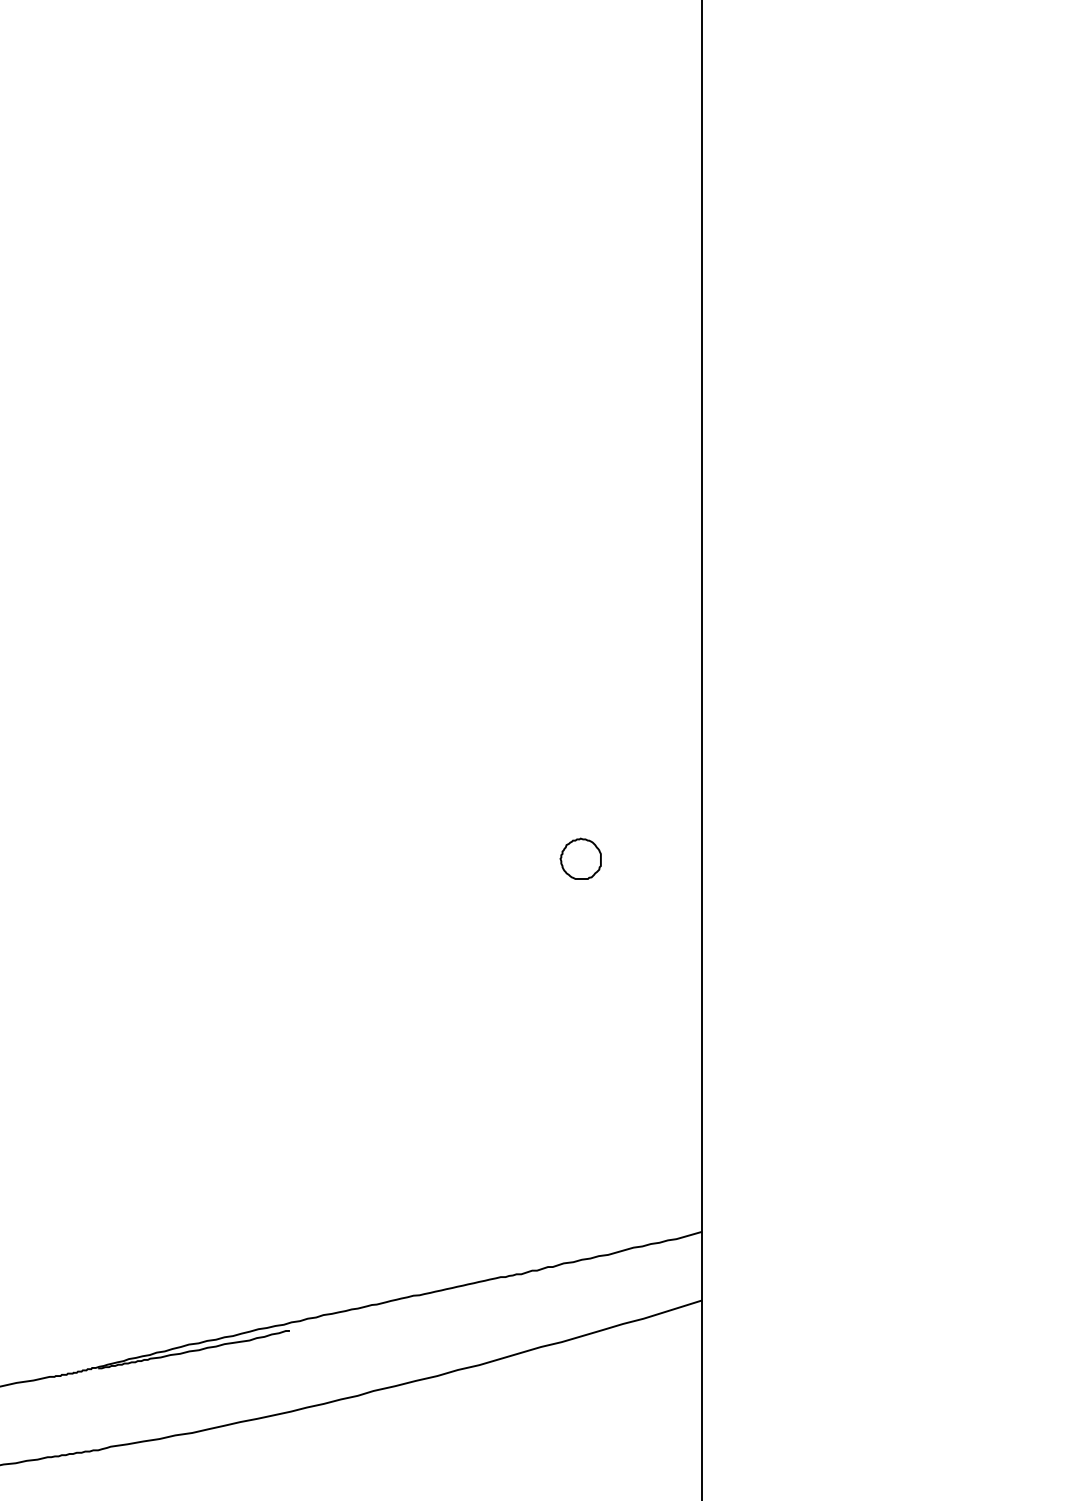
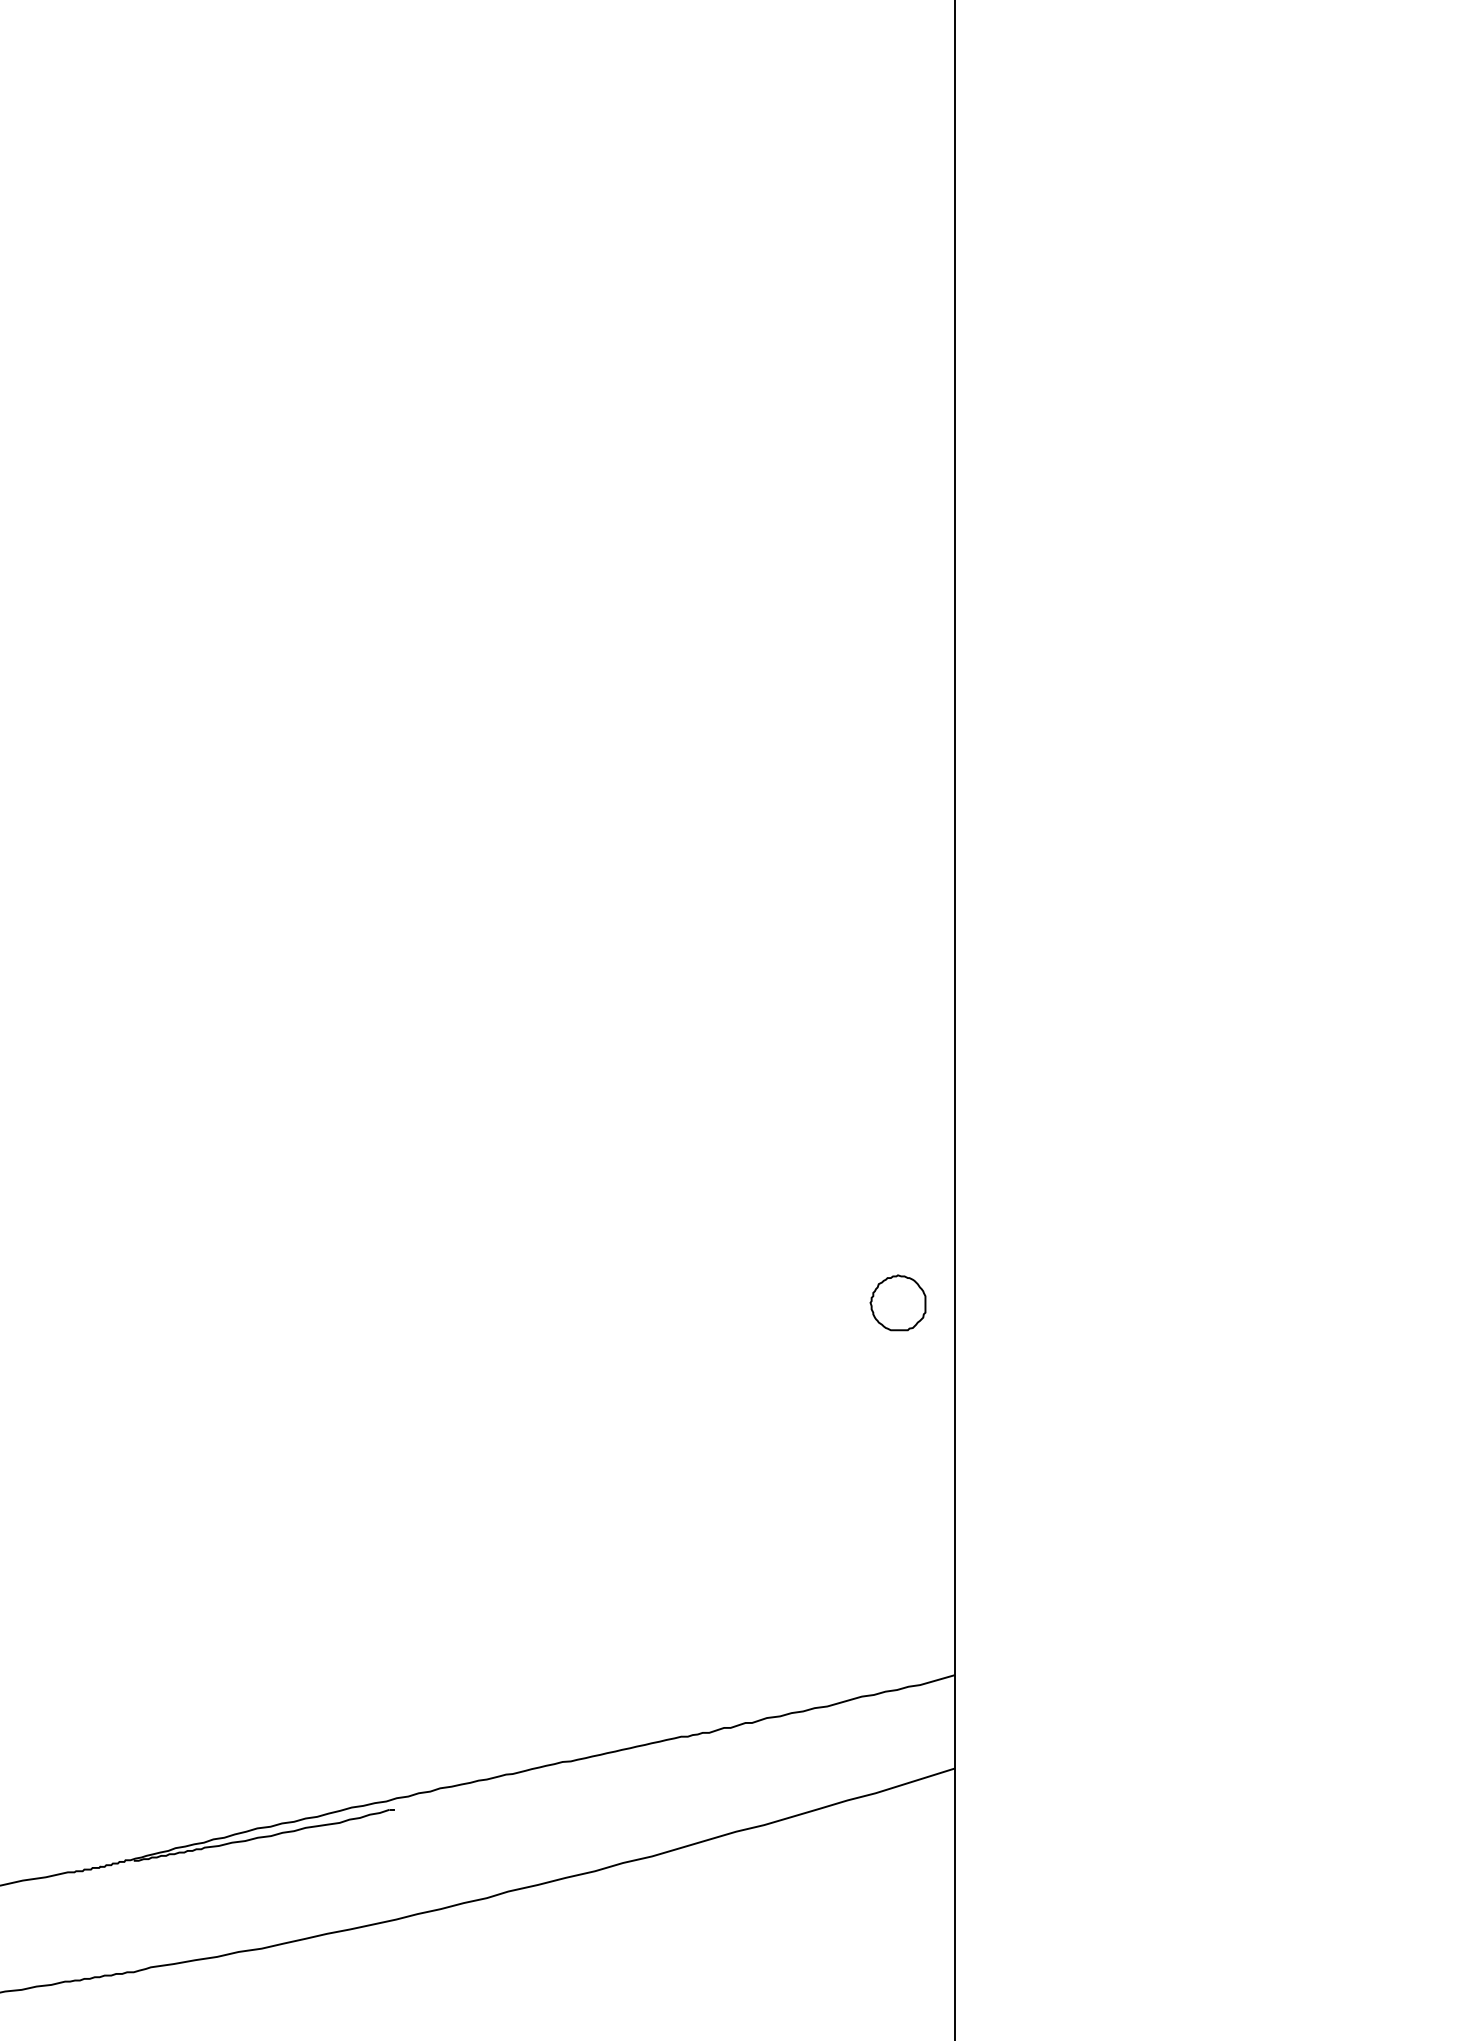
part: (580, 858) -> (897, 1302), moved

